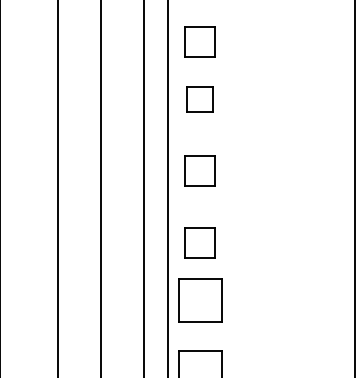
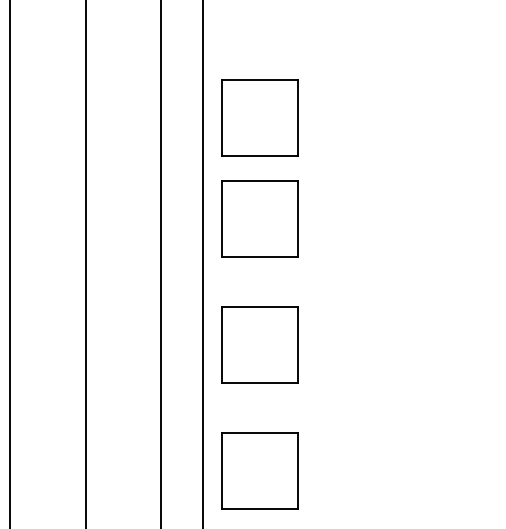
part: (200, 41) -> (260, 117), size x1.43
part: (200, 99) -> (260, 219), size x1.67
part: (200, 171) -> (260, 345), size x1.43
part: (200, 242) -> (260, 470), size x1.43

